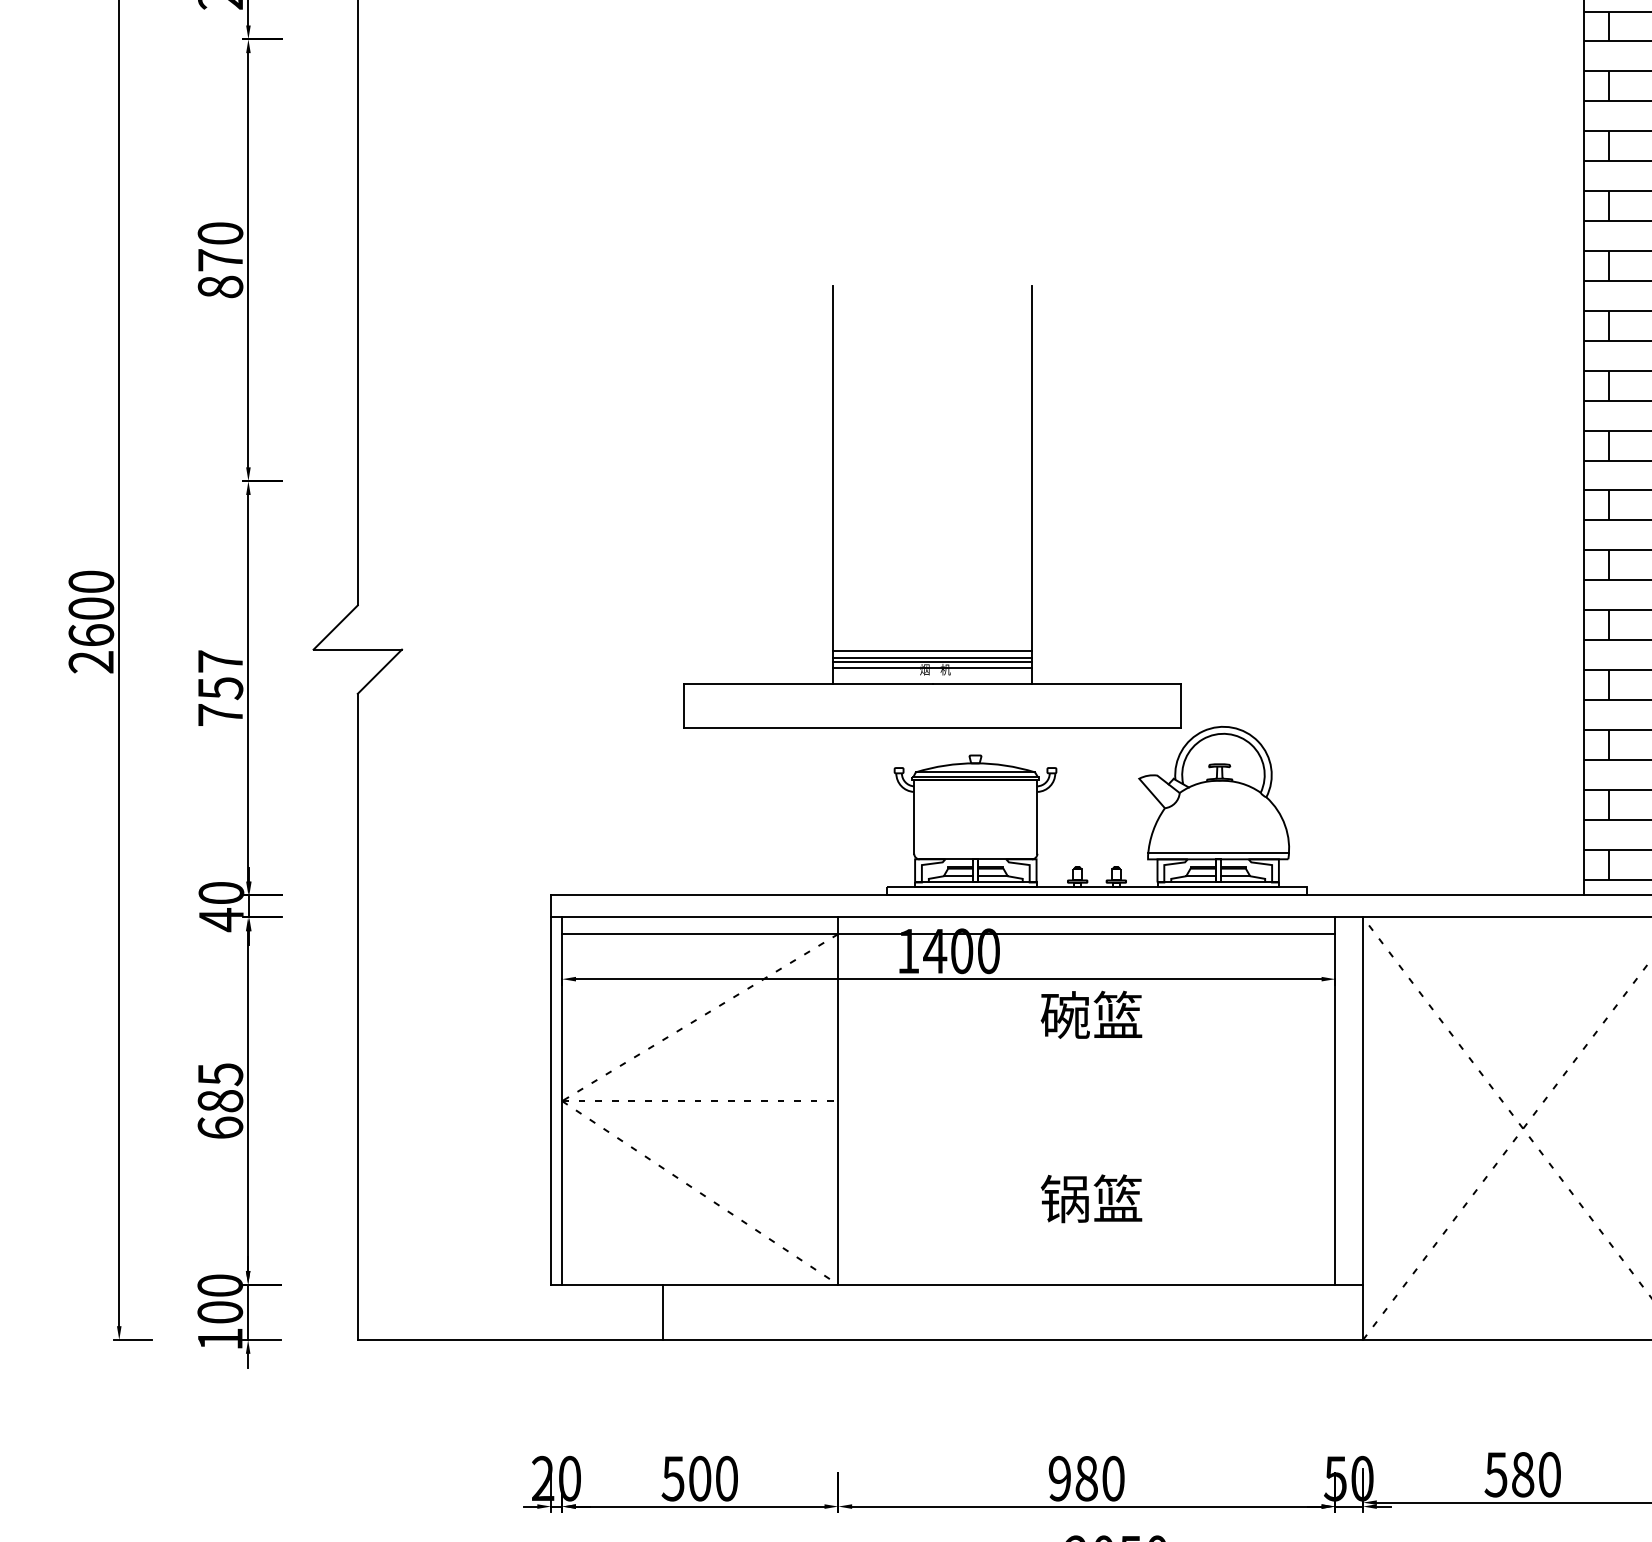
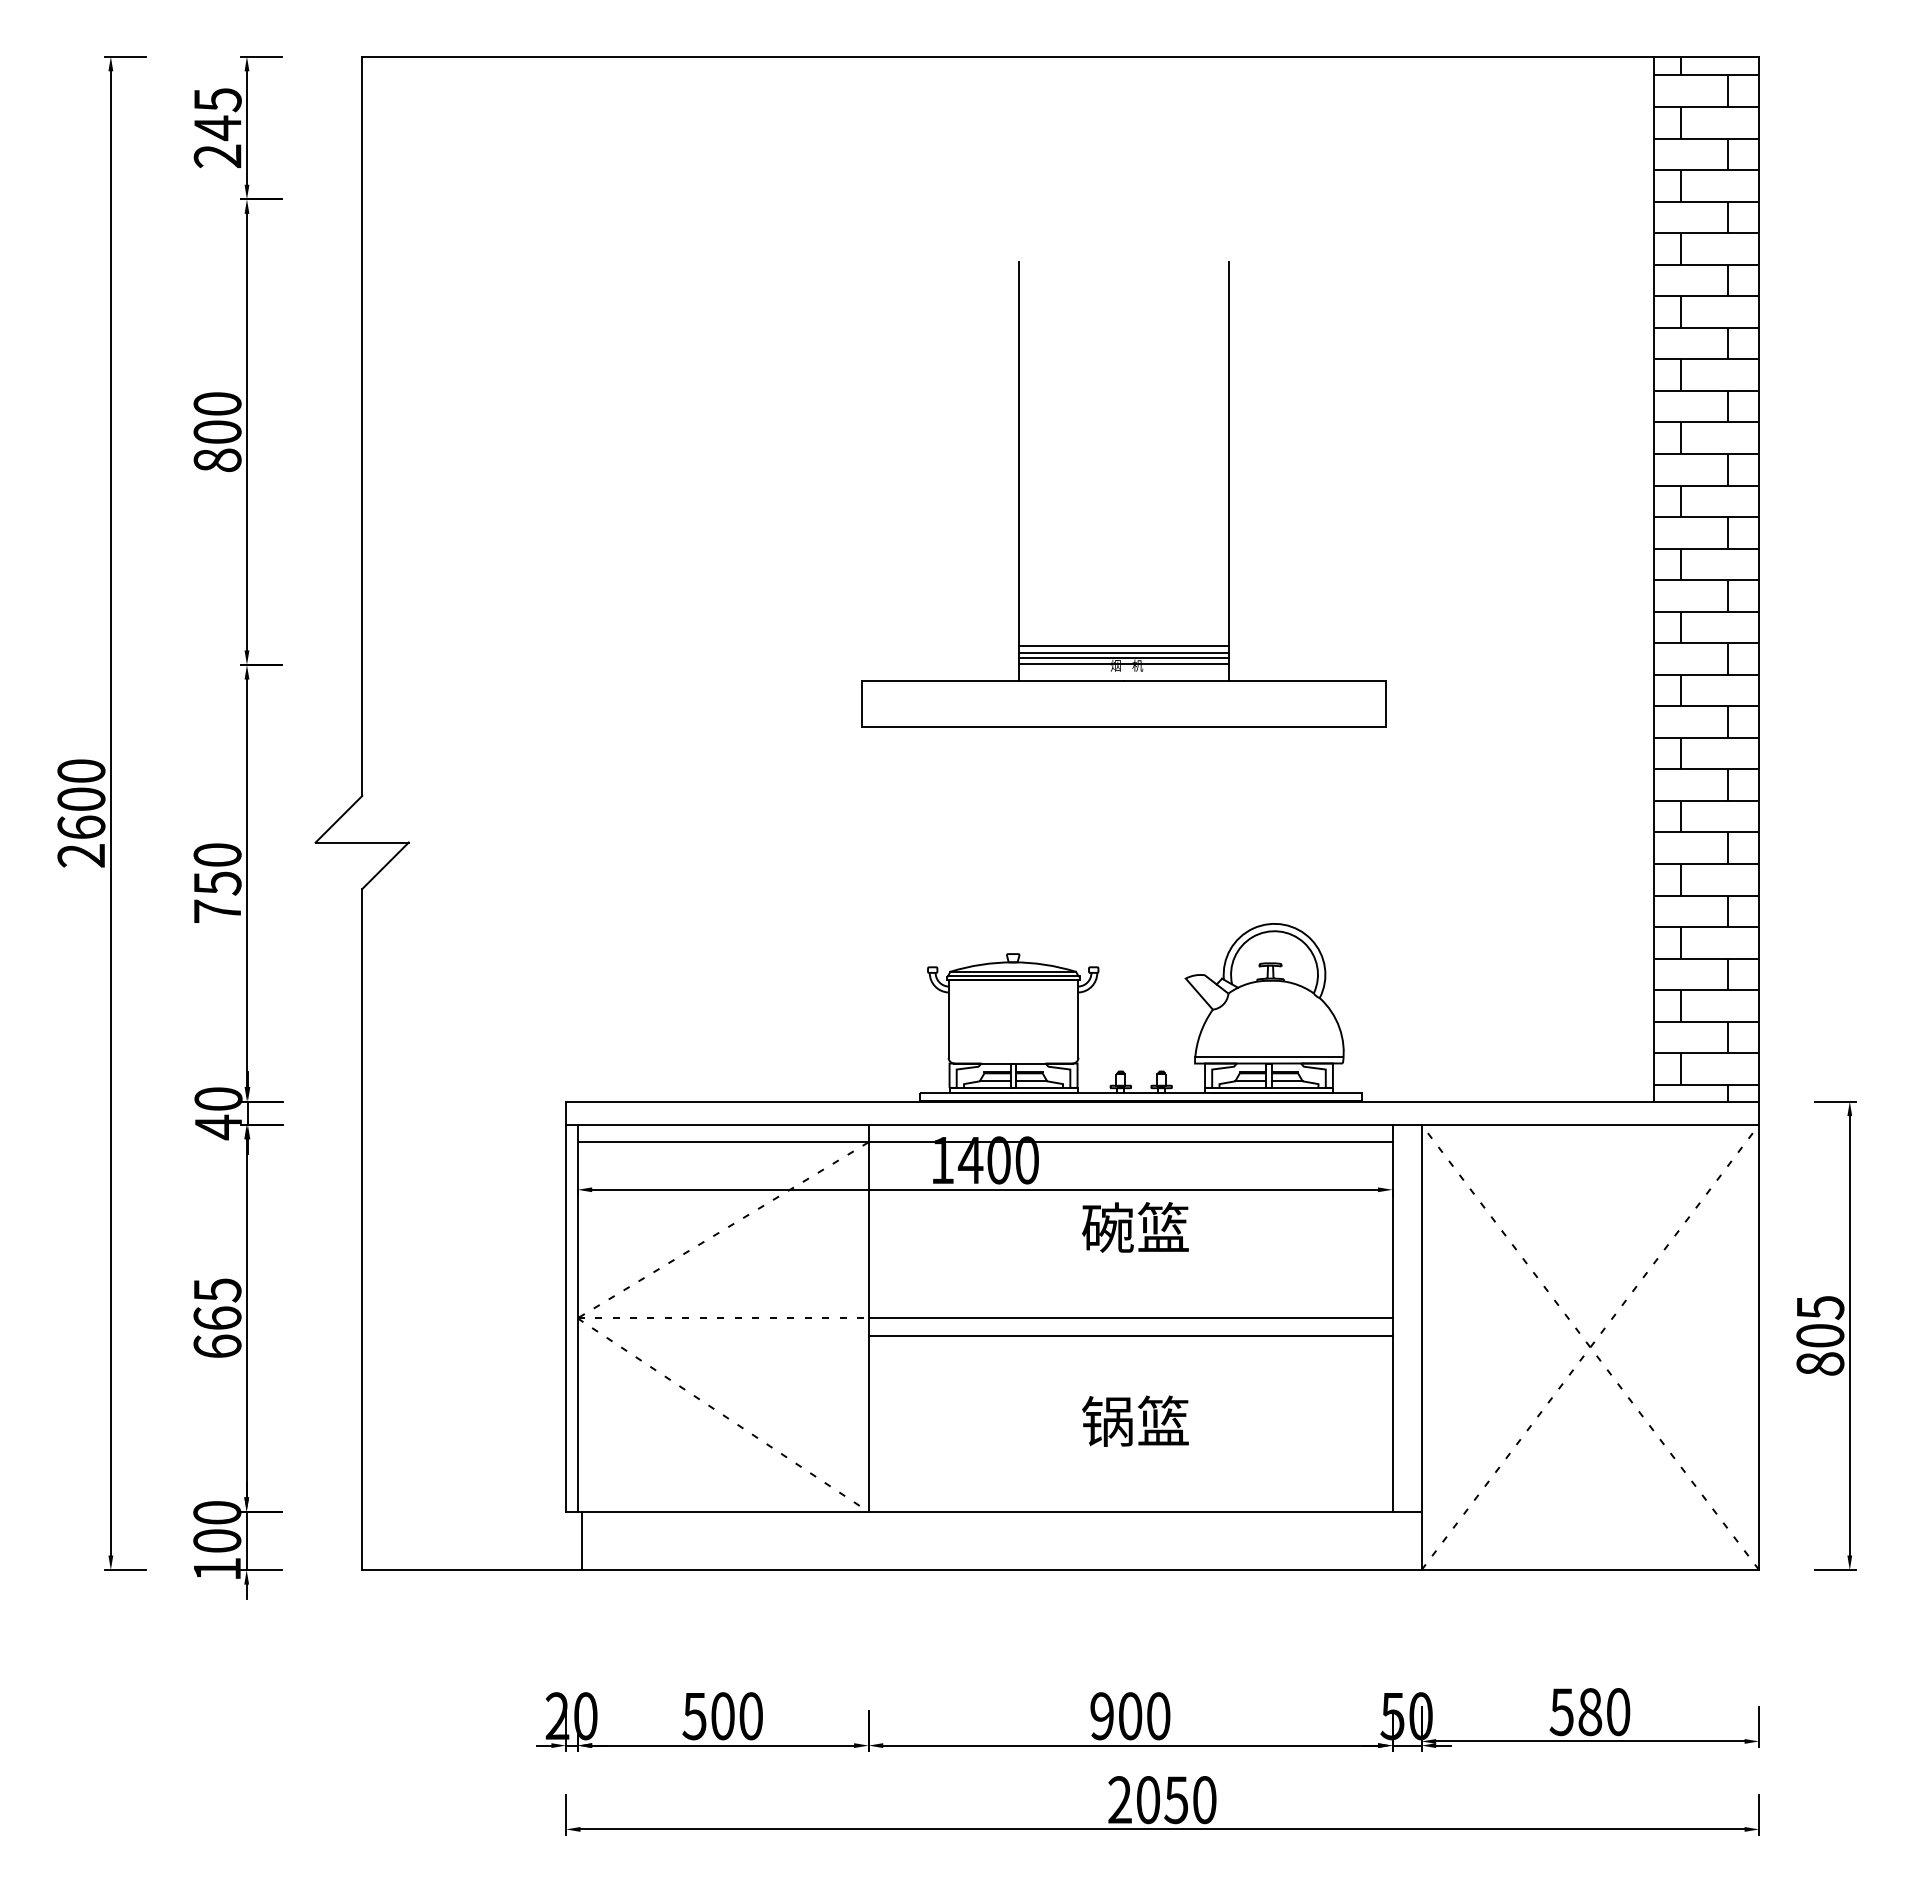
text: (220, 259) -> (217, 431), 870 -> 800
part: (833, 507) -> (1019, 494), moved
text: (220, 661) -> (217, 854), 757 -> 750
text: (220, 1100) -> (217, 1317), 685 -> 665
line: (1086, 1101) -> (1130, 1318), added
line: (1086, 1117) -> (1130, 1335), added
line: (662, 1311) -> (581, 1540), moved
text: (1086, 1478) -> (1130, 1716), 980 -> 900

